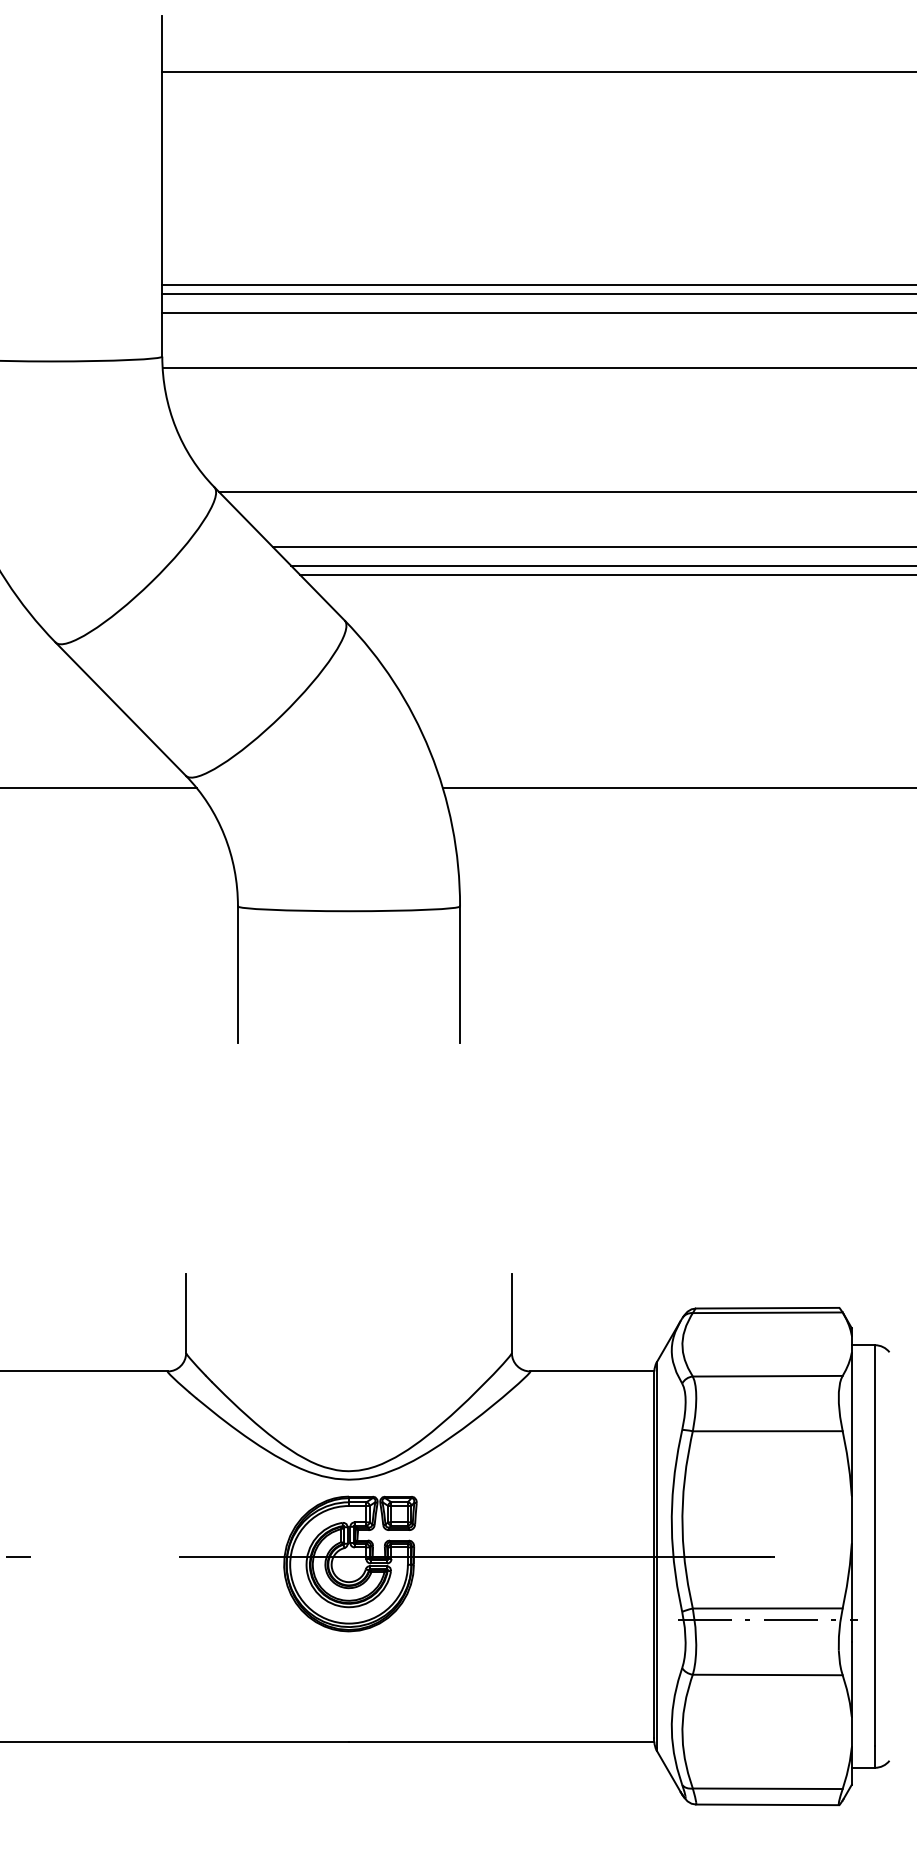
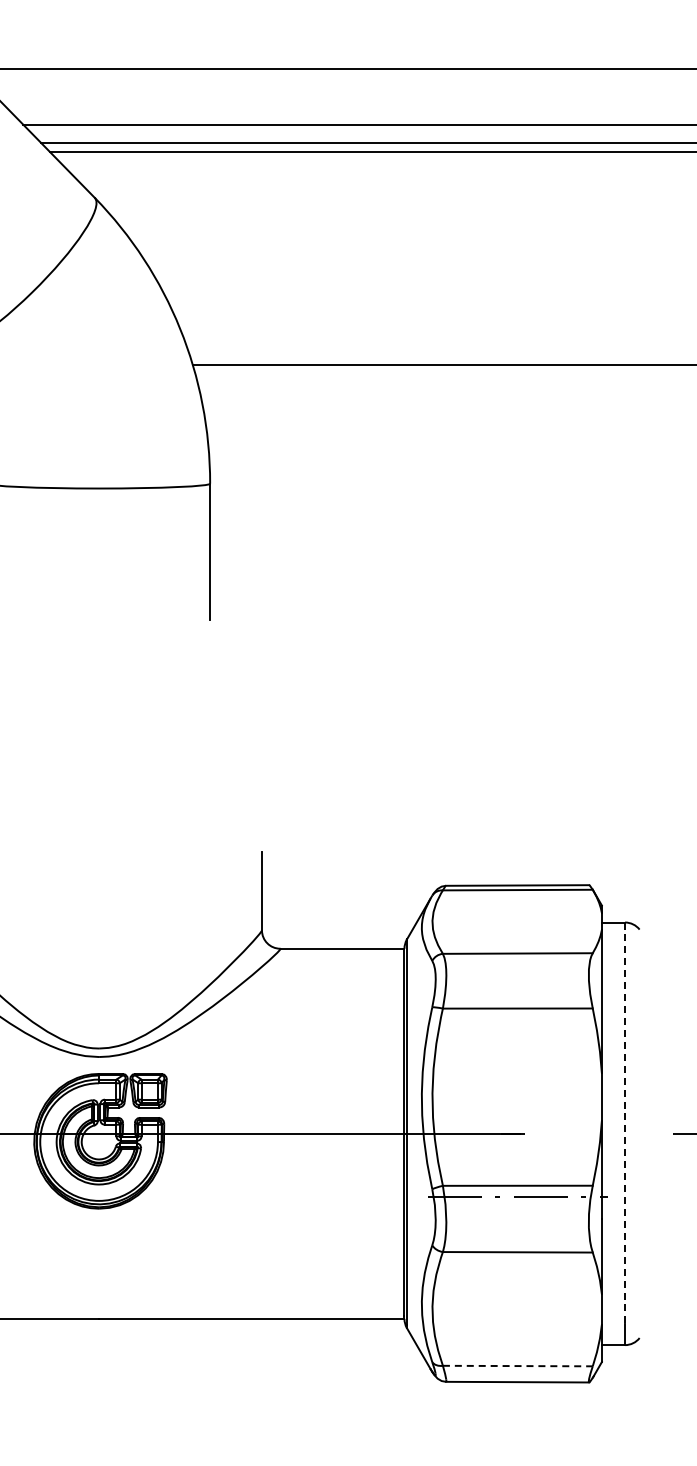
line: (874, 1546) -> (624, 1123), solid -> dashed
line: (767, 1788) -> (517, 1365), solid -> dashed

